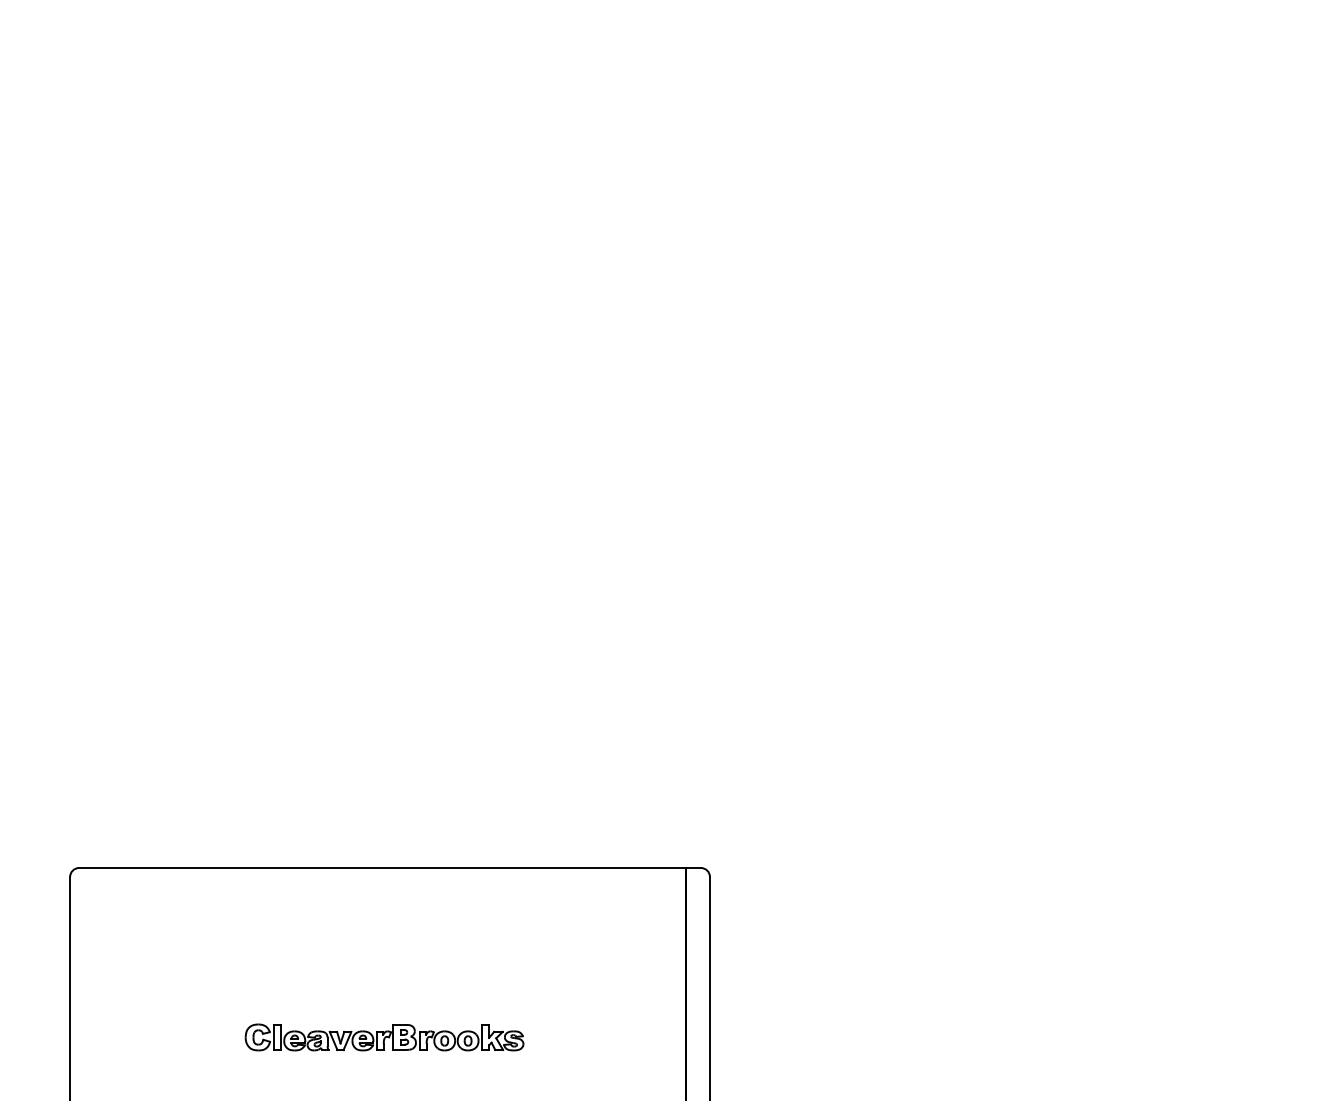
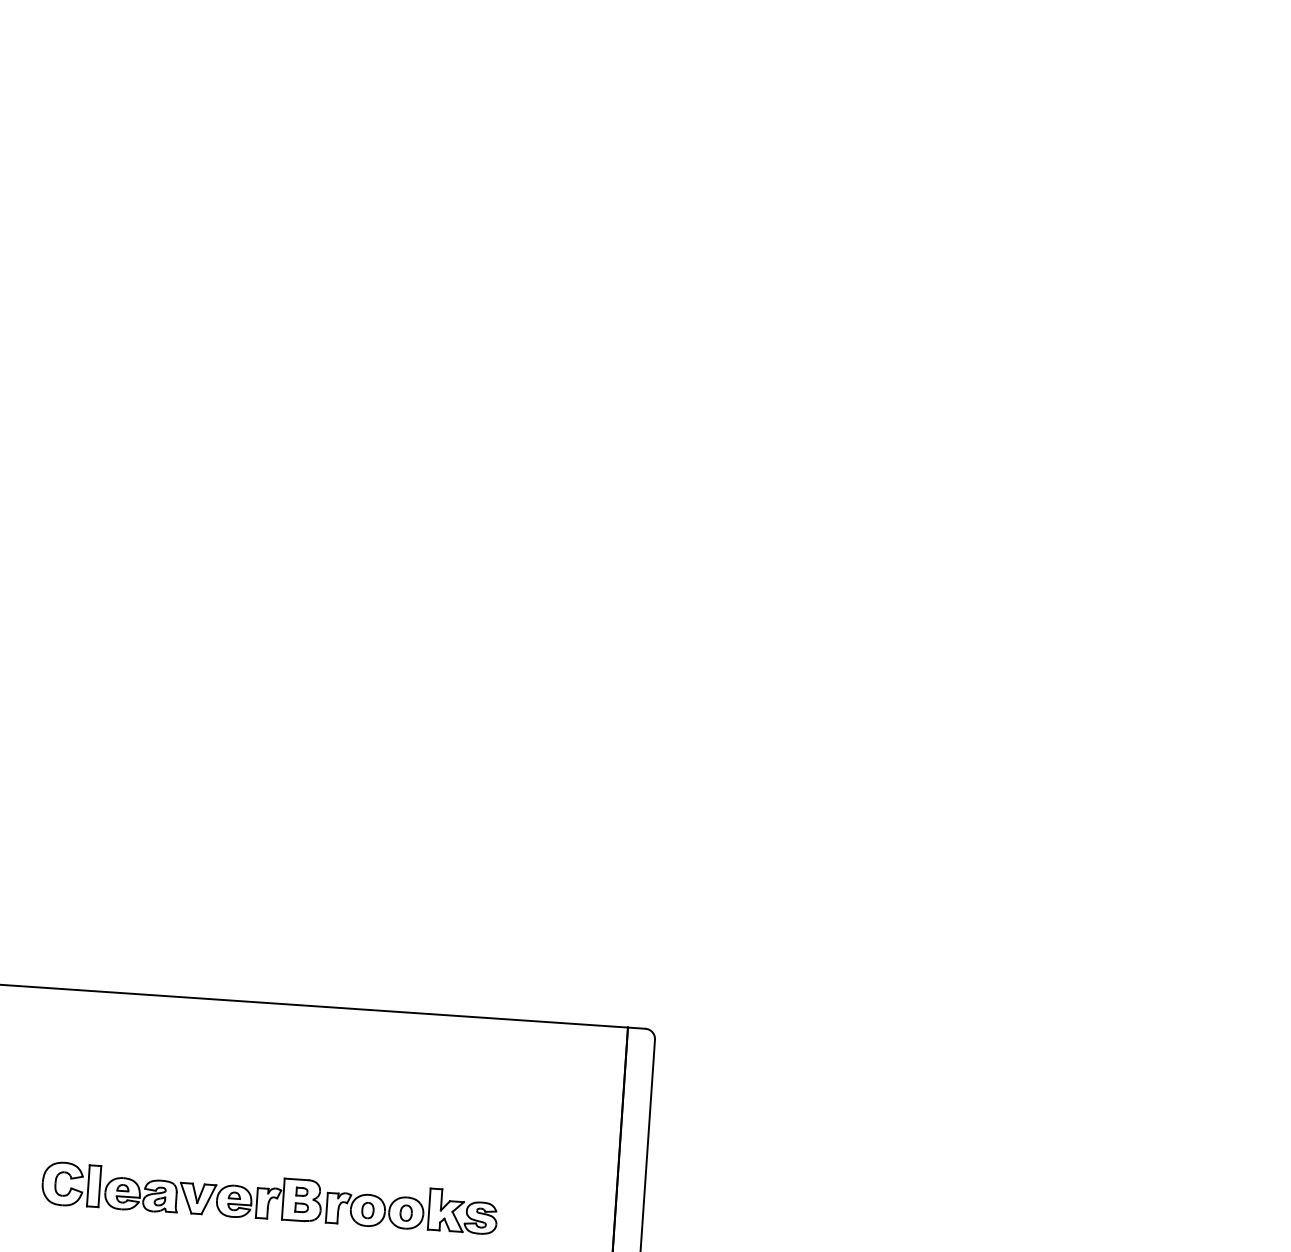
part: (384, 1037) -> (269, 1198), size x1.43

